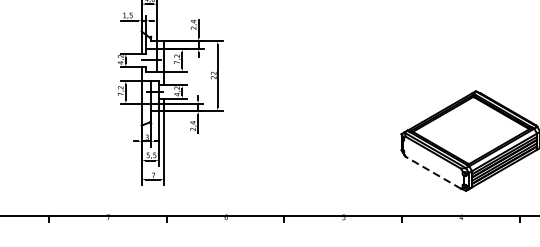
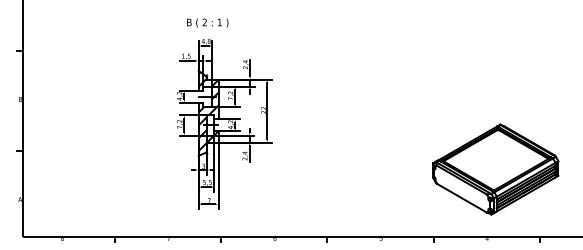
hatch: (152, 76) -> (208, 111), added
line: (432, 173) -> (461, 198), dashed -> solid

